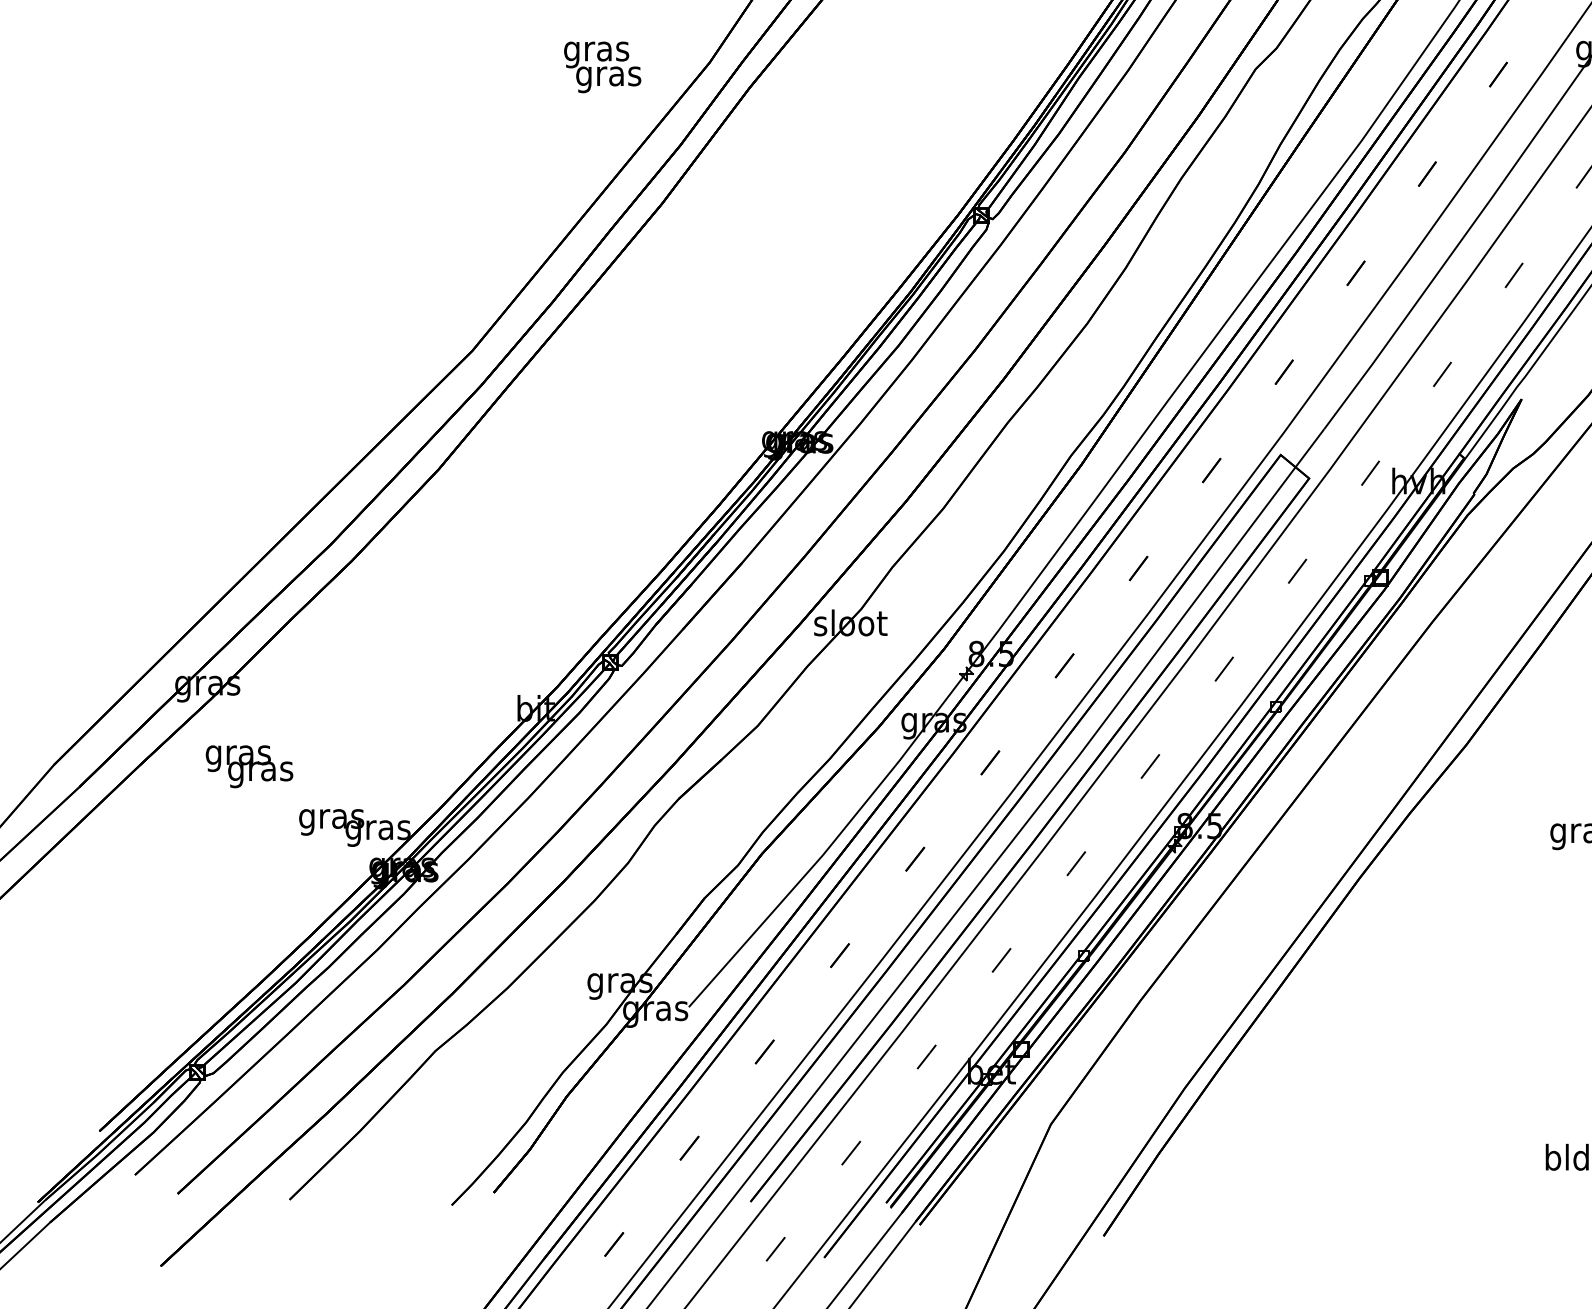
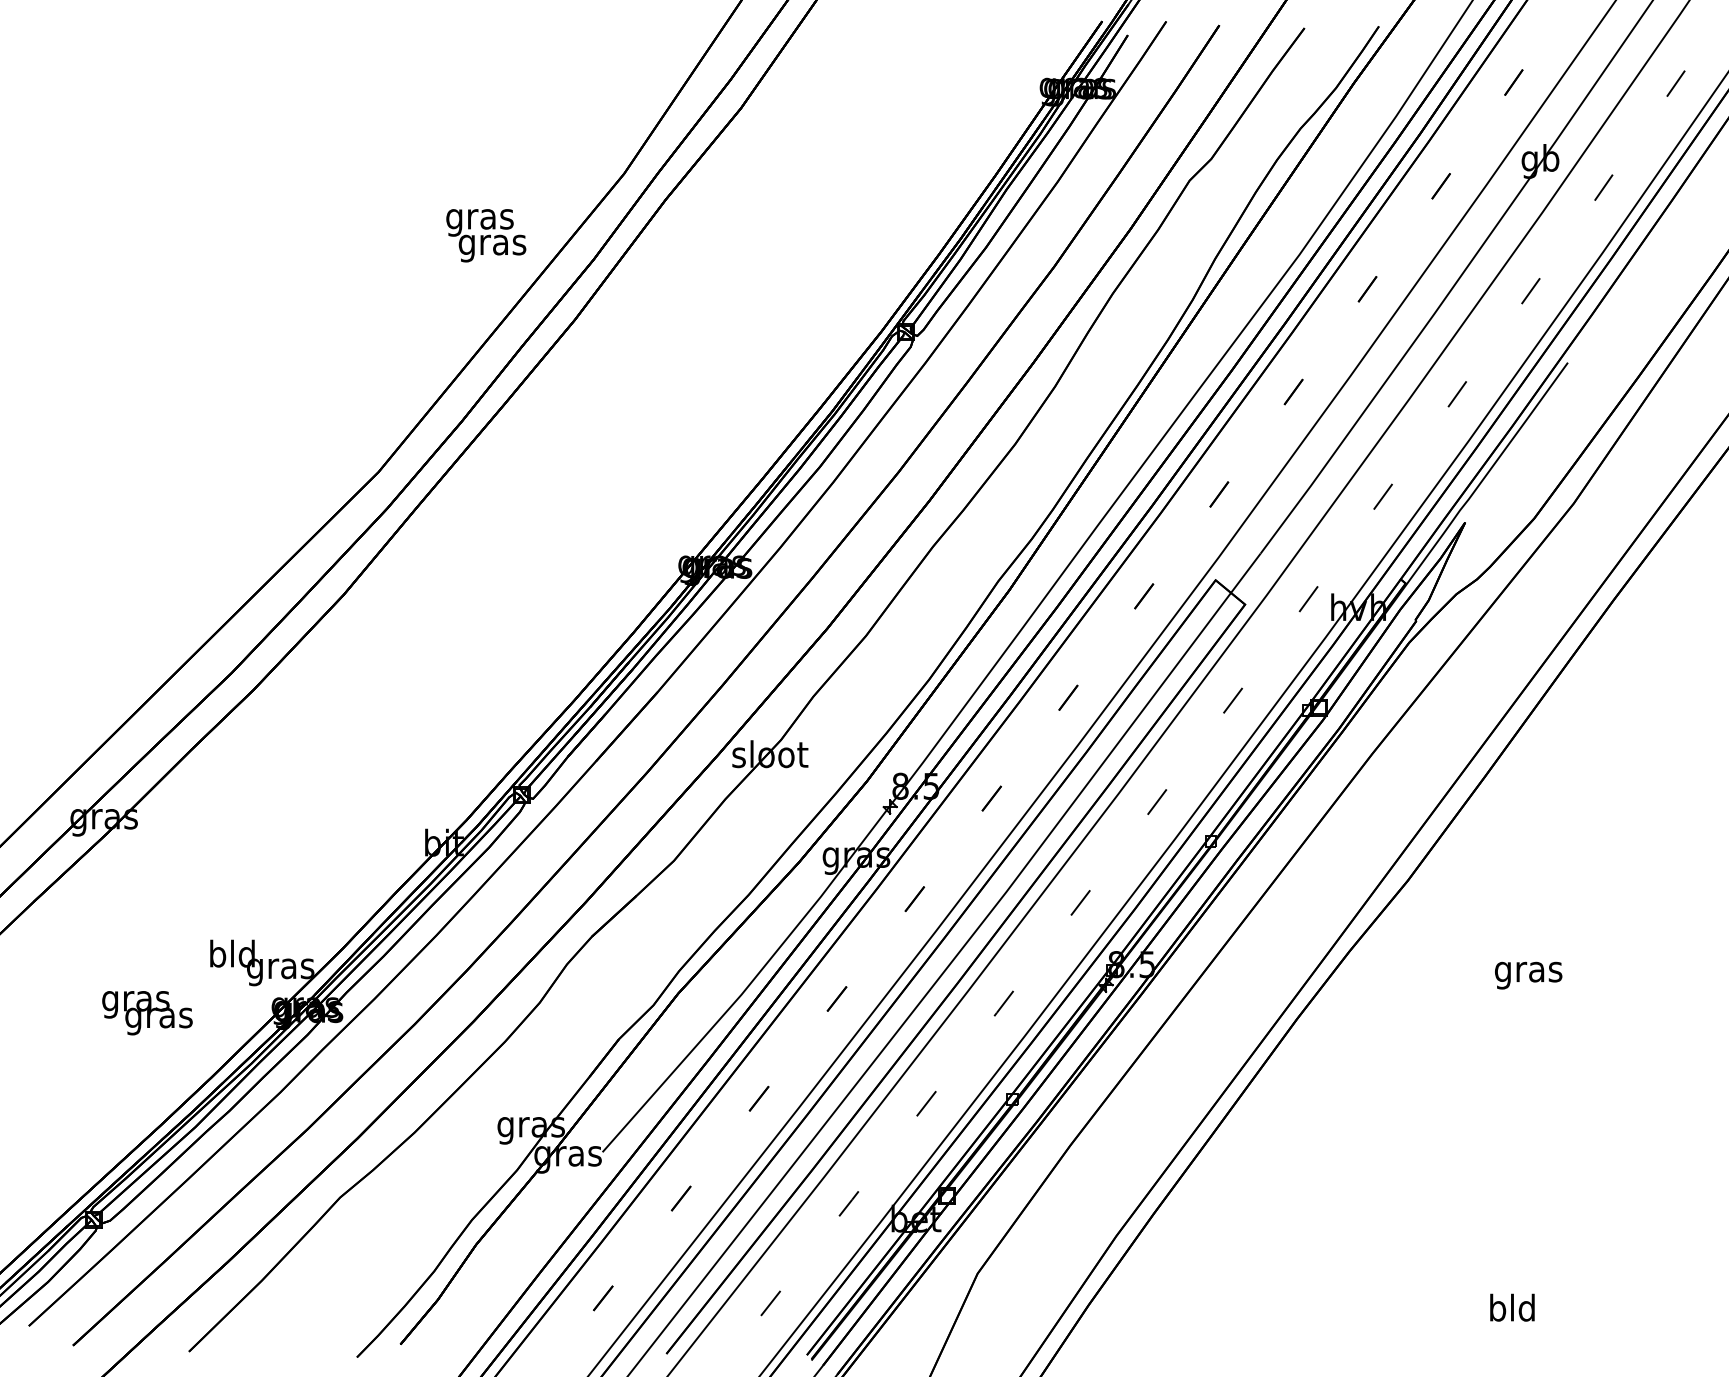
text: (602, 67) -> (486, 235), moved
text: (249, 767) -> (147, 1013), moved
text: (331, 818) -> (232, 956), gras -> bld

